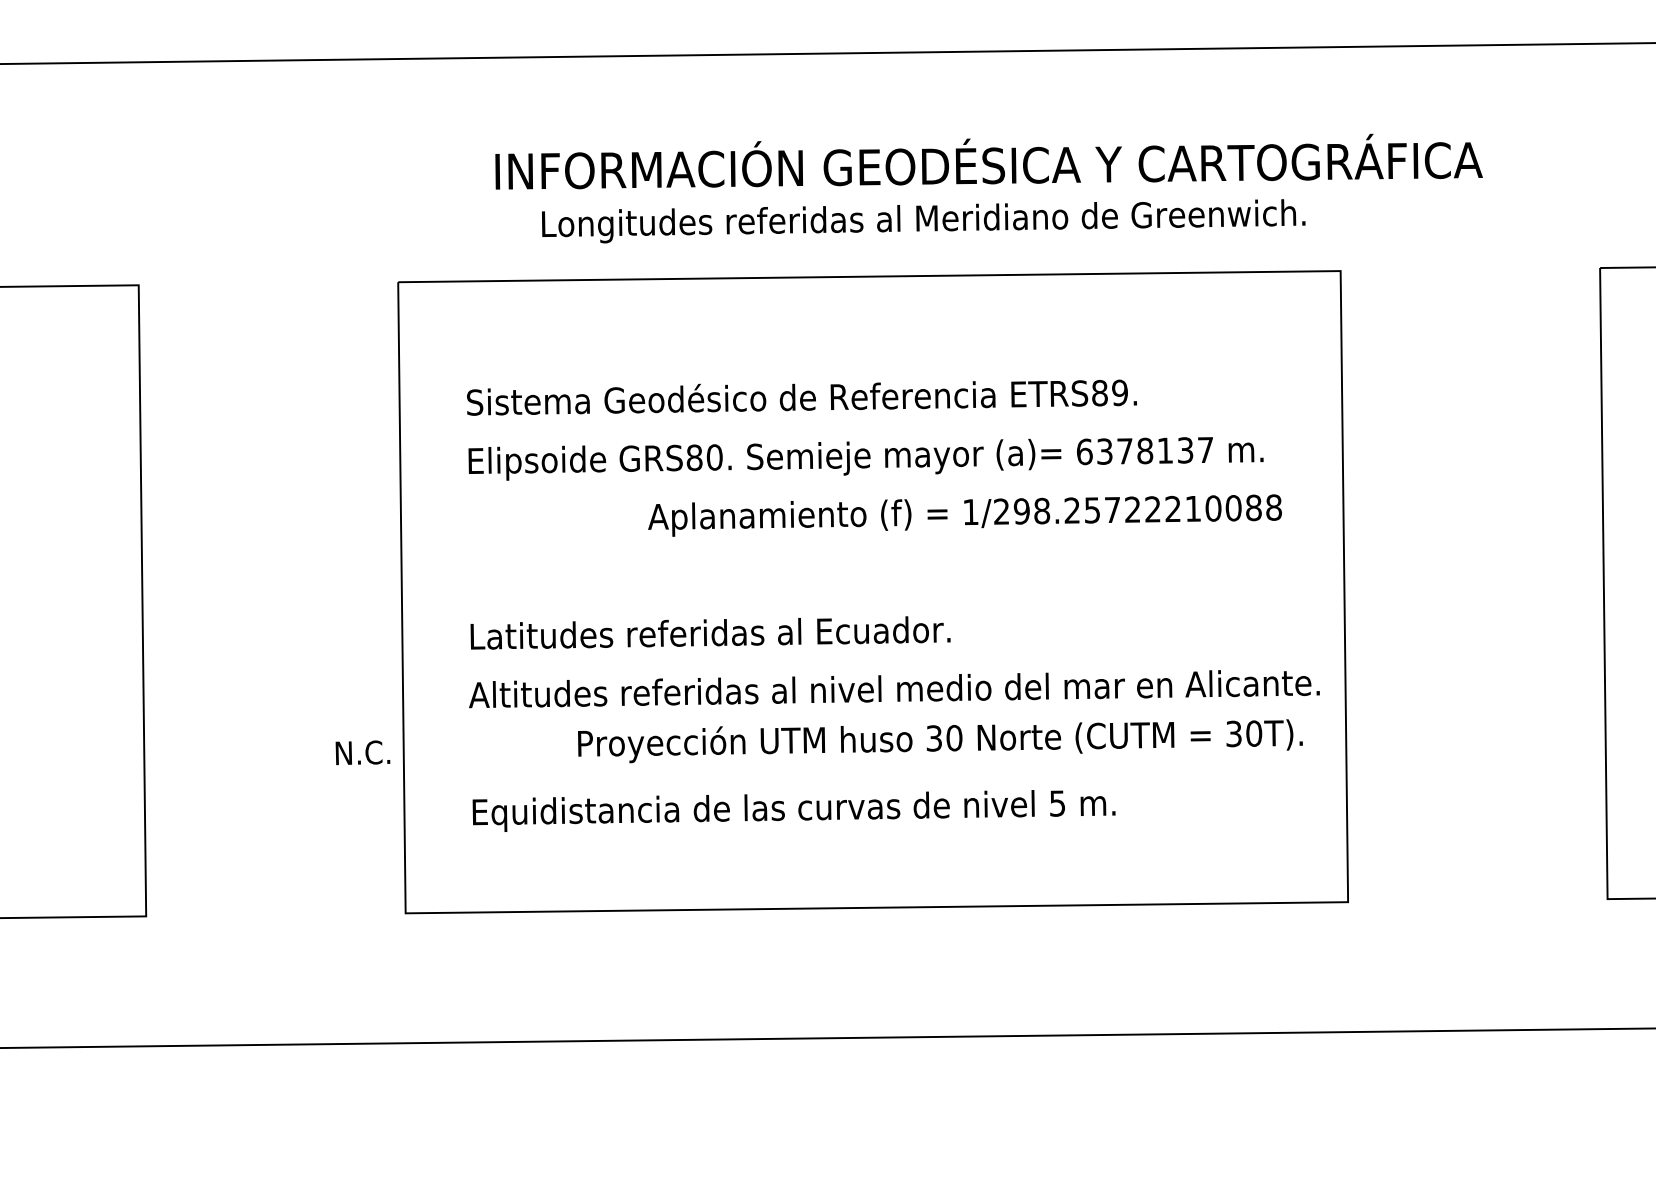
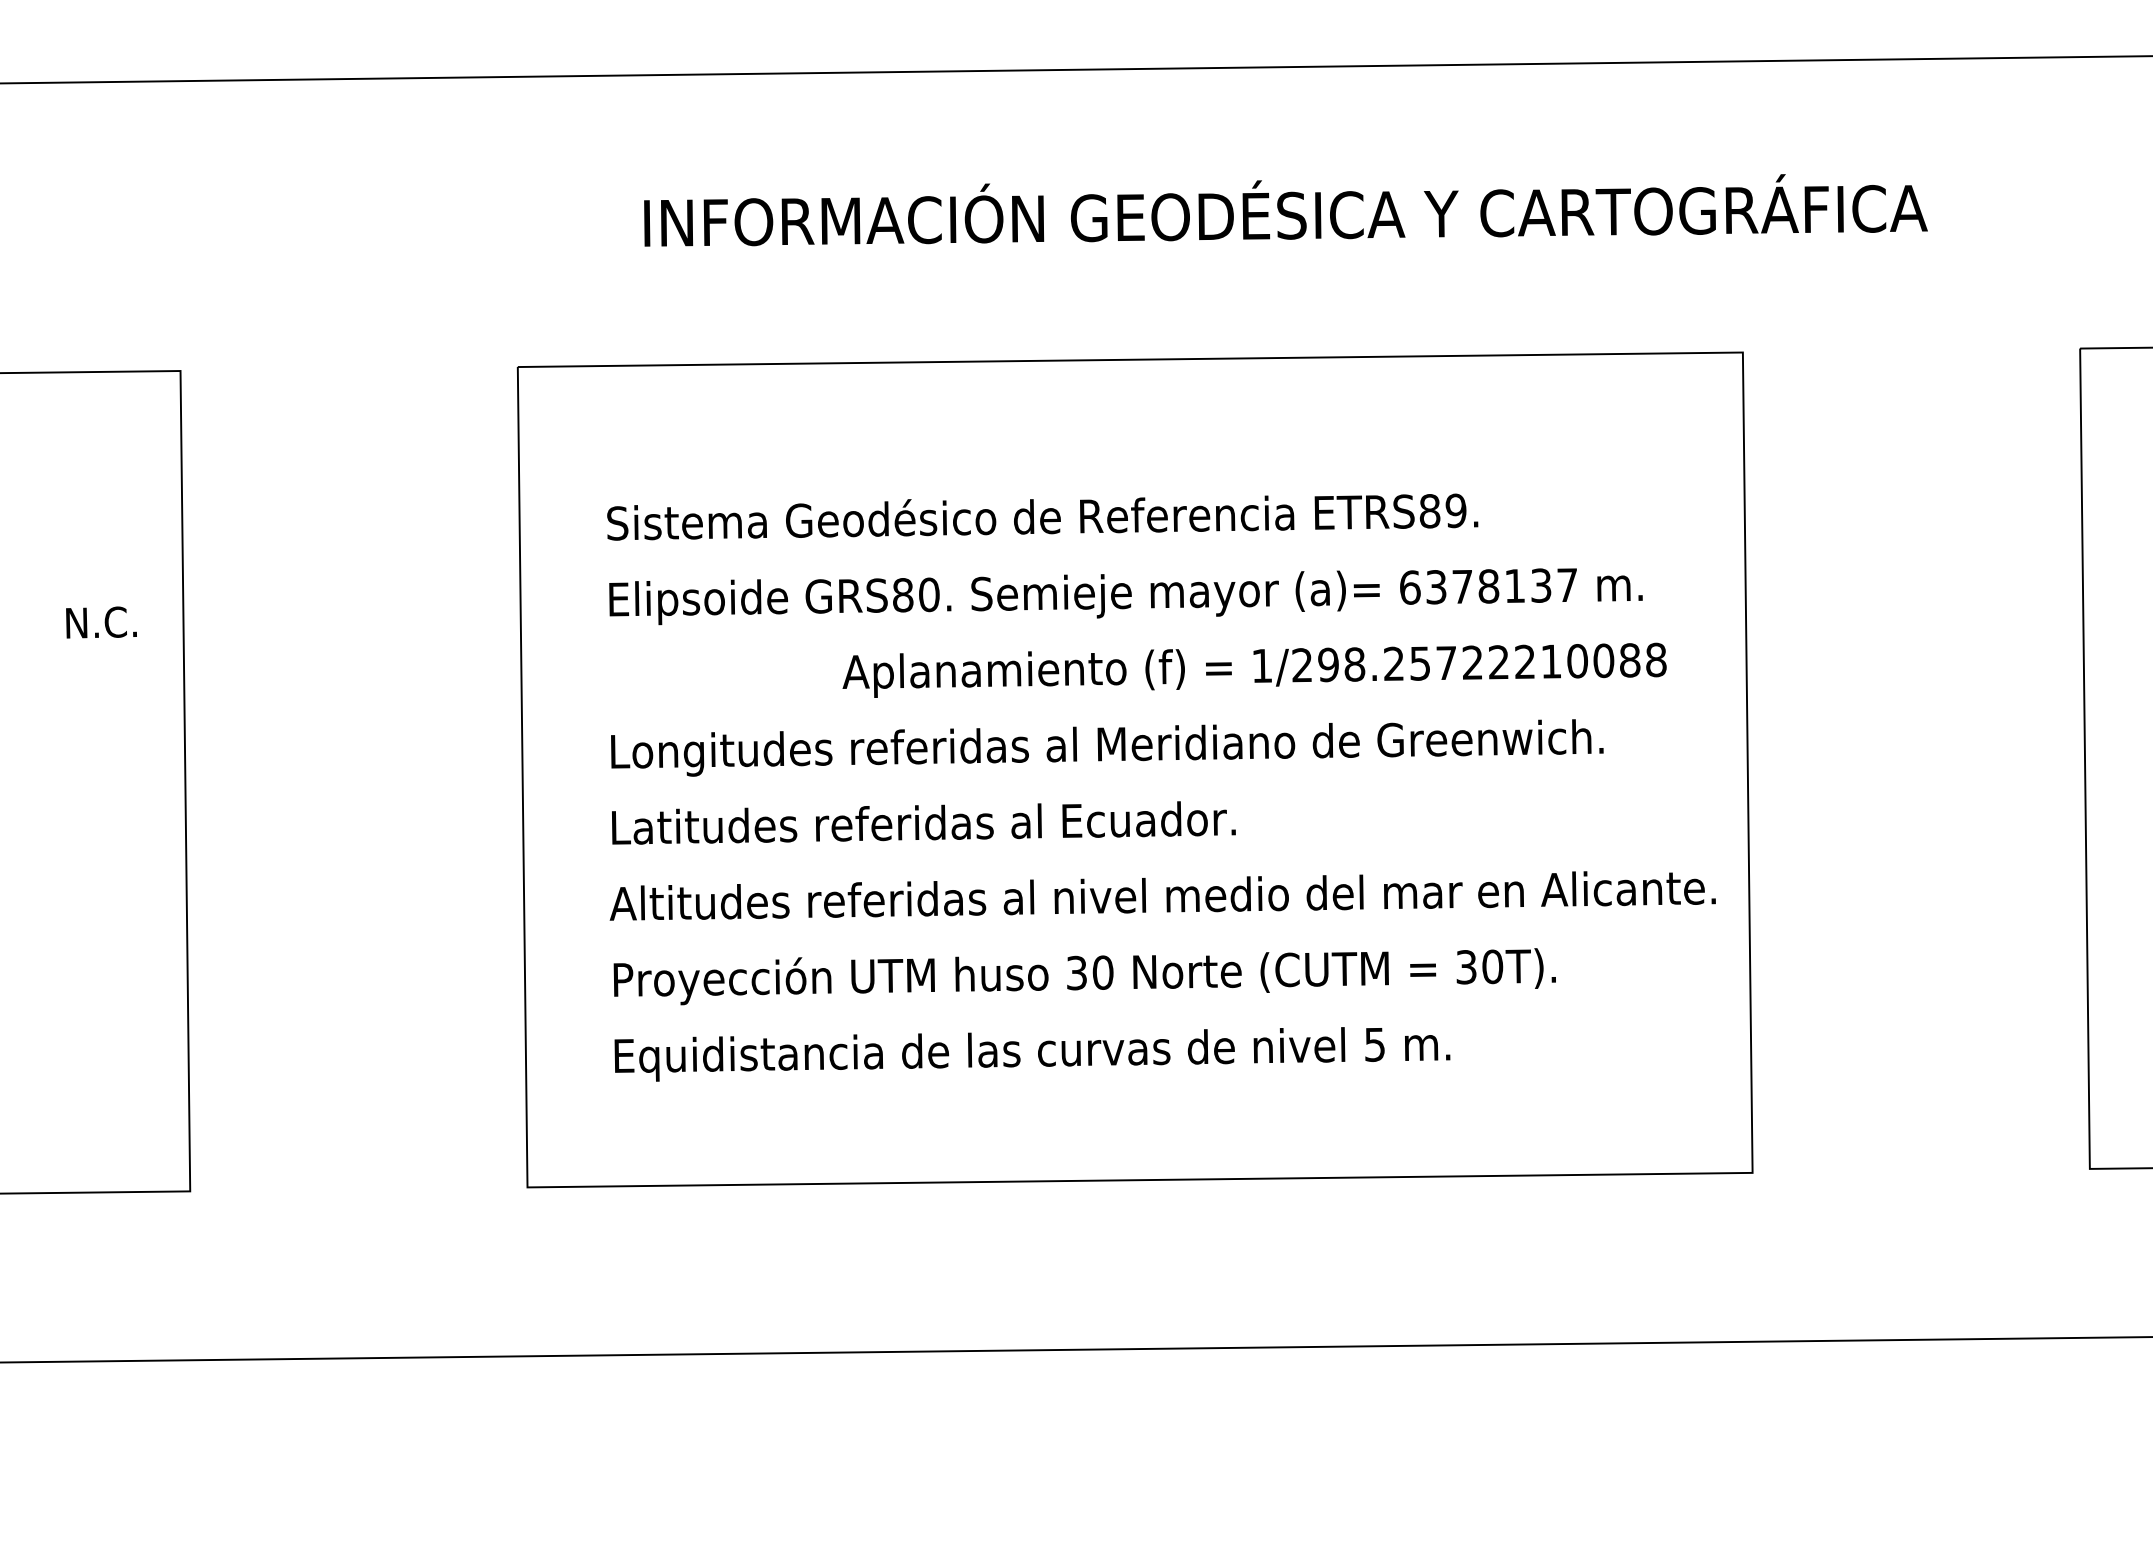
text: (923, 221) -> (1107, 748), moved
text: (940, 741) -> (1084, 977), moved
text: (362, 752) -> (100, 622), moved

